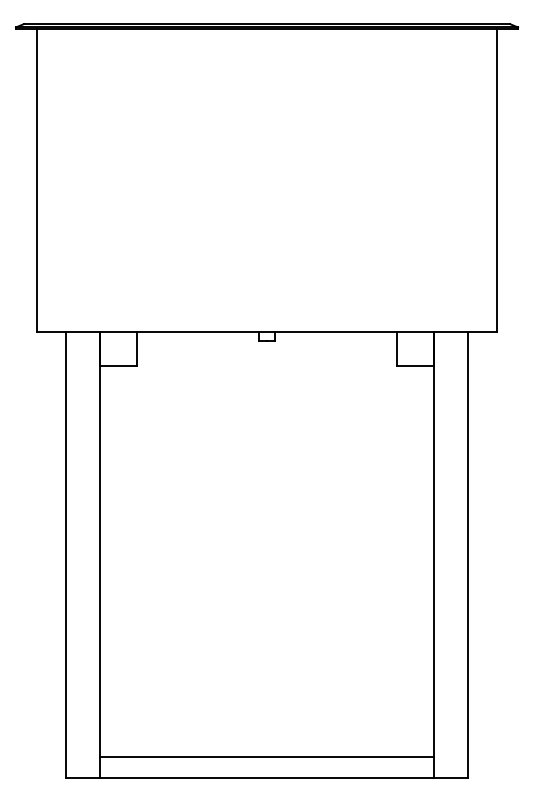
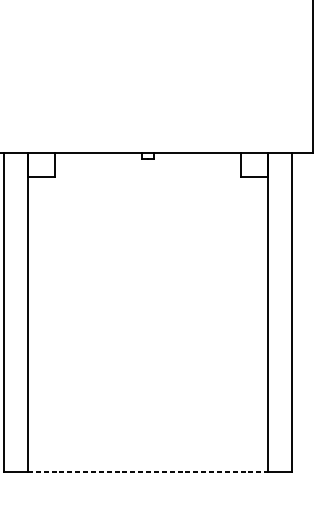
line: (266, 757) -> (147, 457), removed
line: (267, 777) -> (148, 471), solid -> dashed

